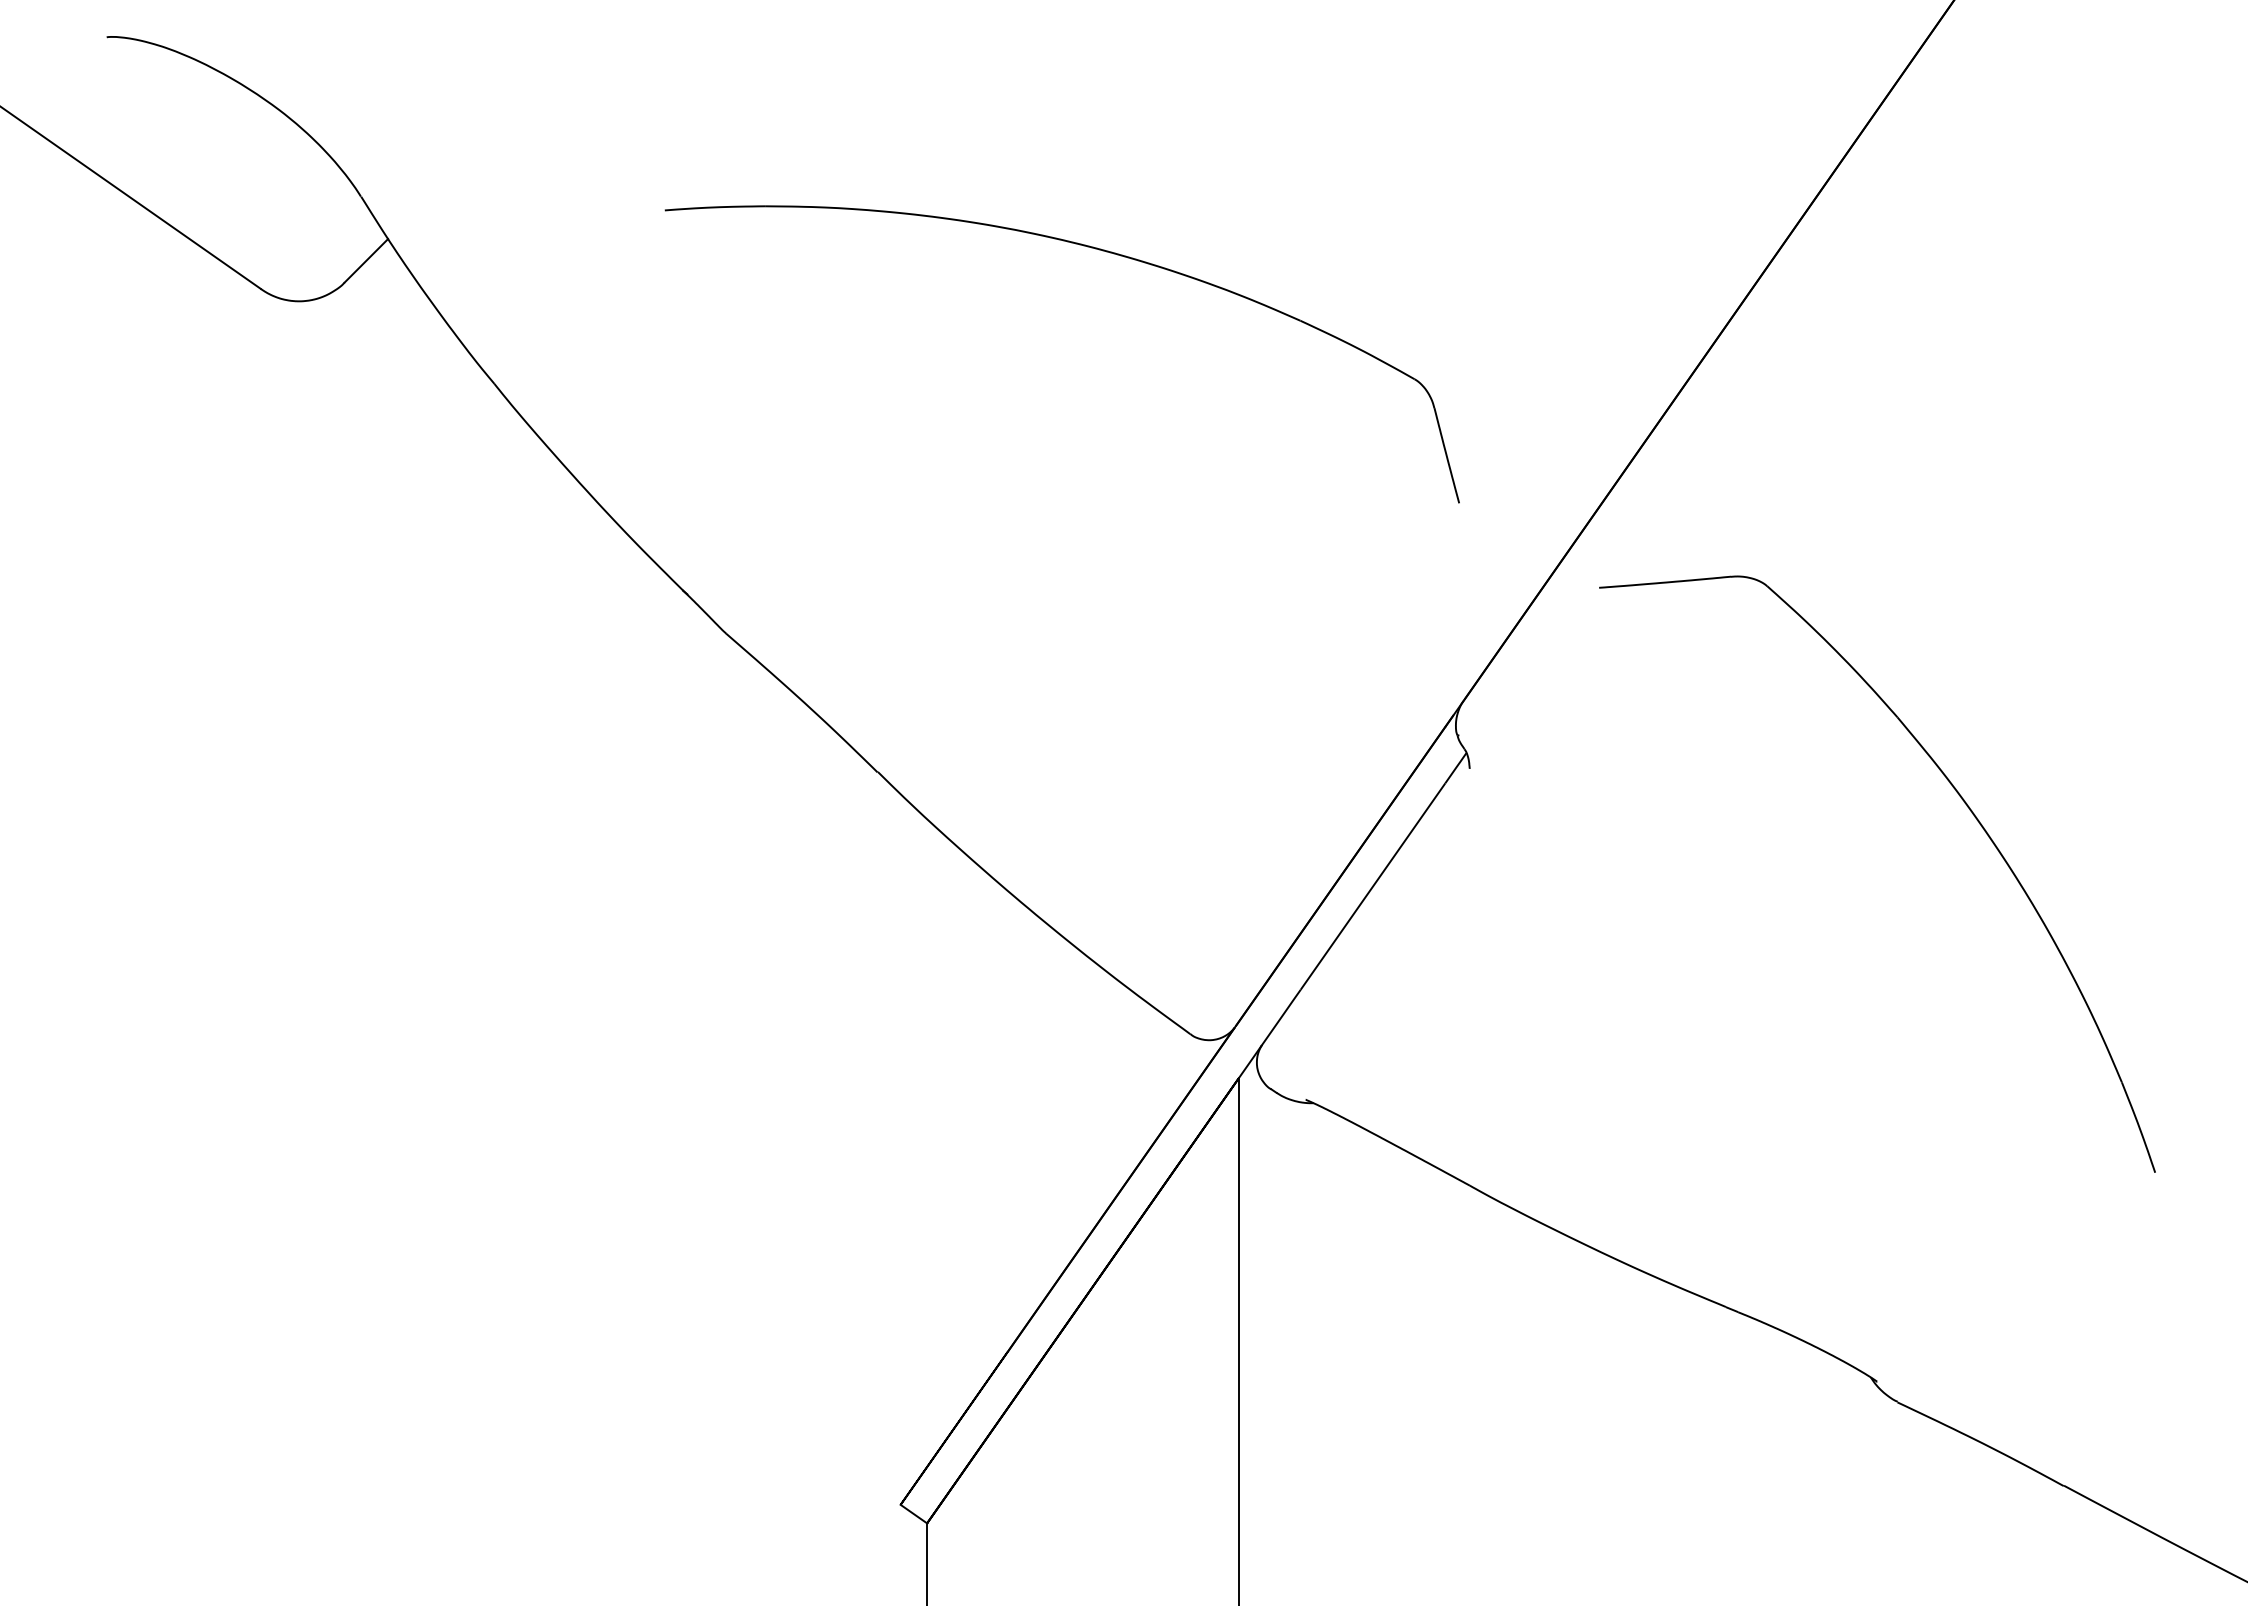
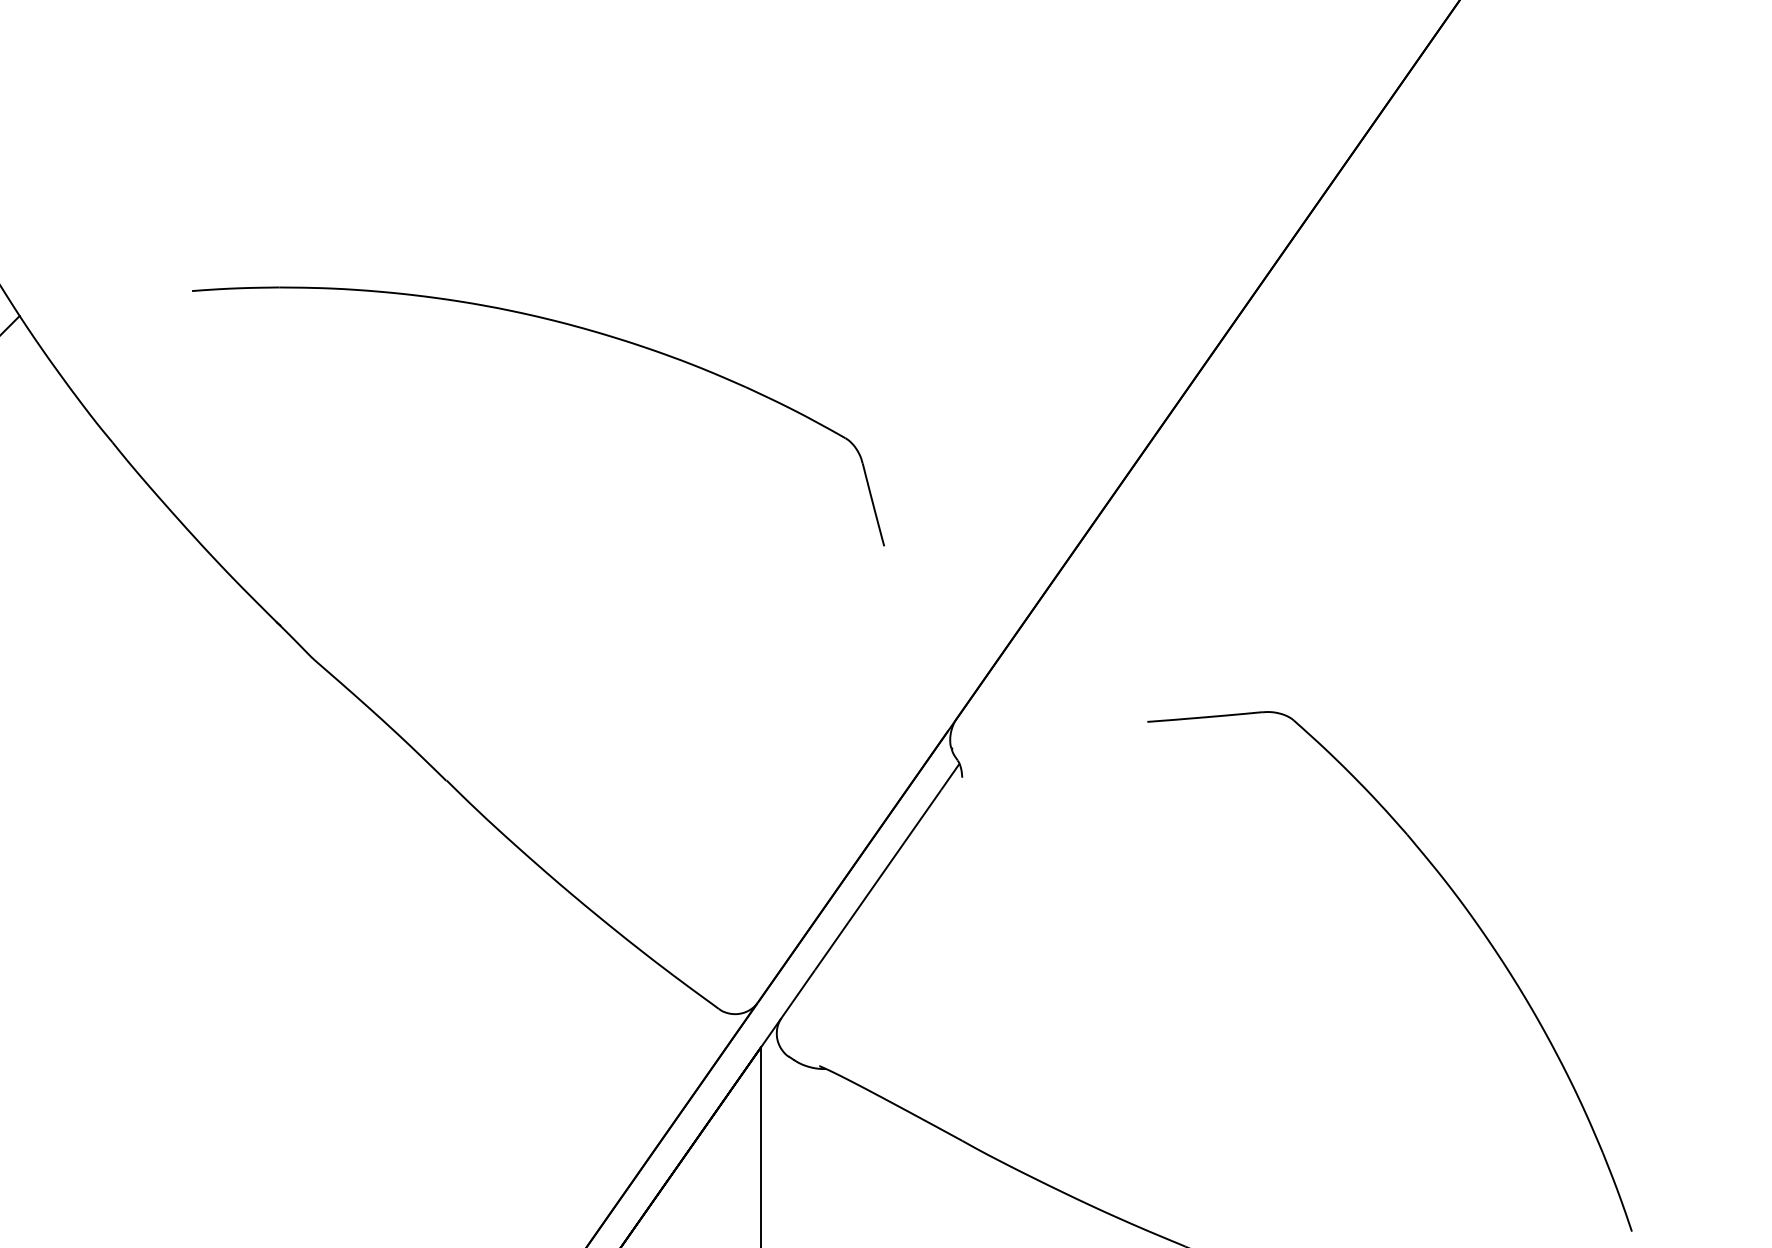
part: (1087, 247) -> (560, 323), moved
part: (1969, 810) -> (1470, 915), moved

